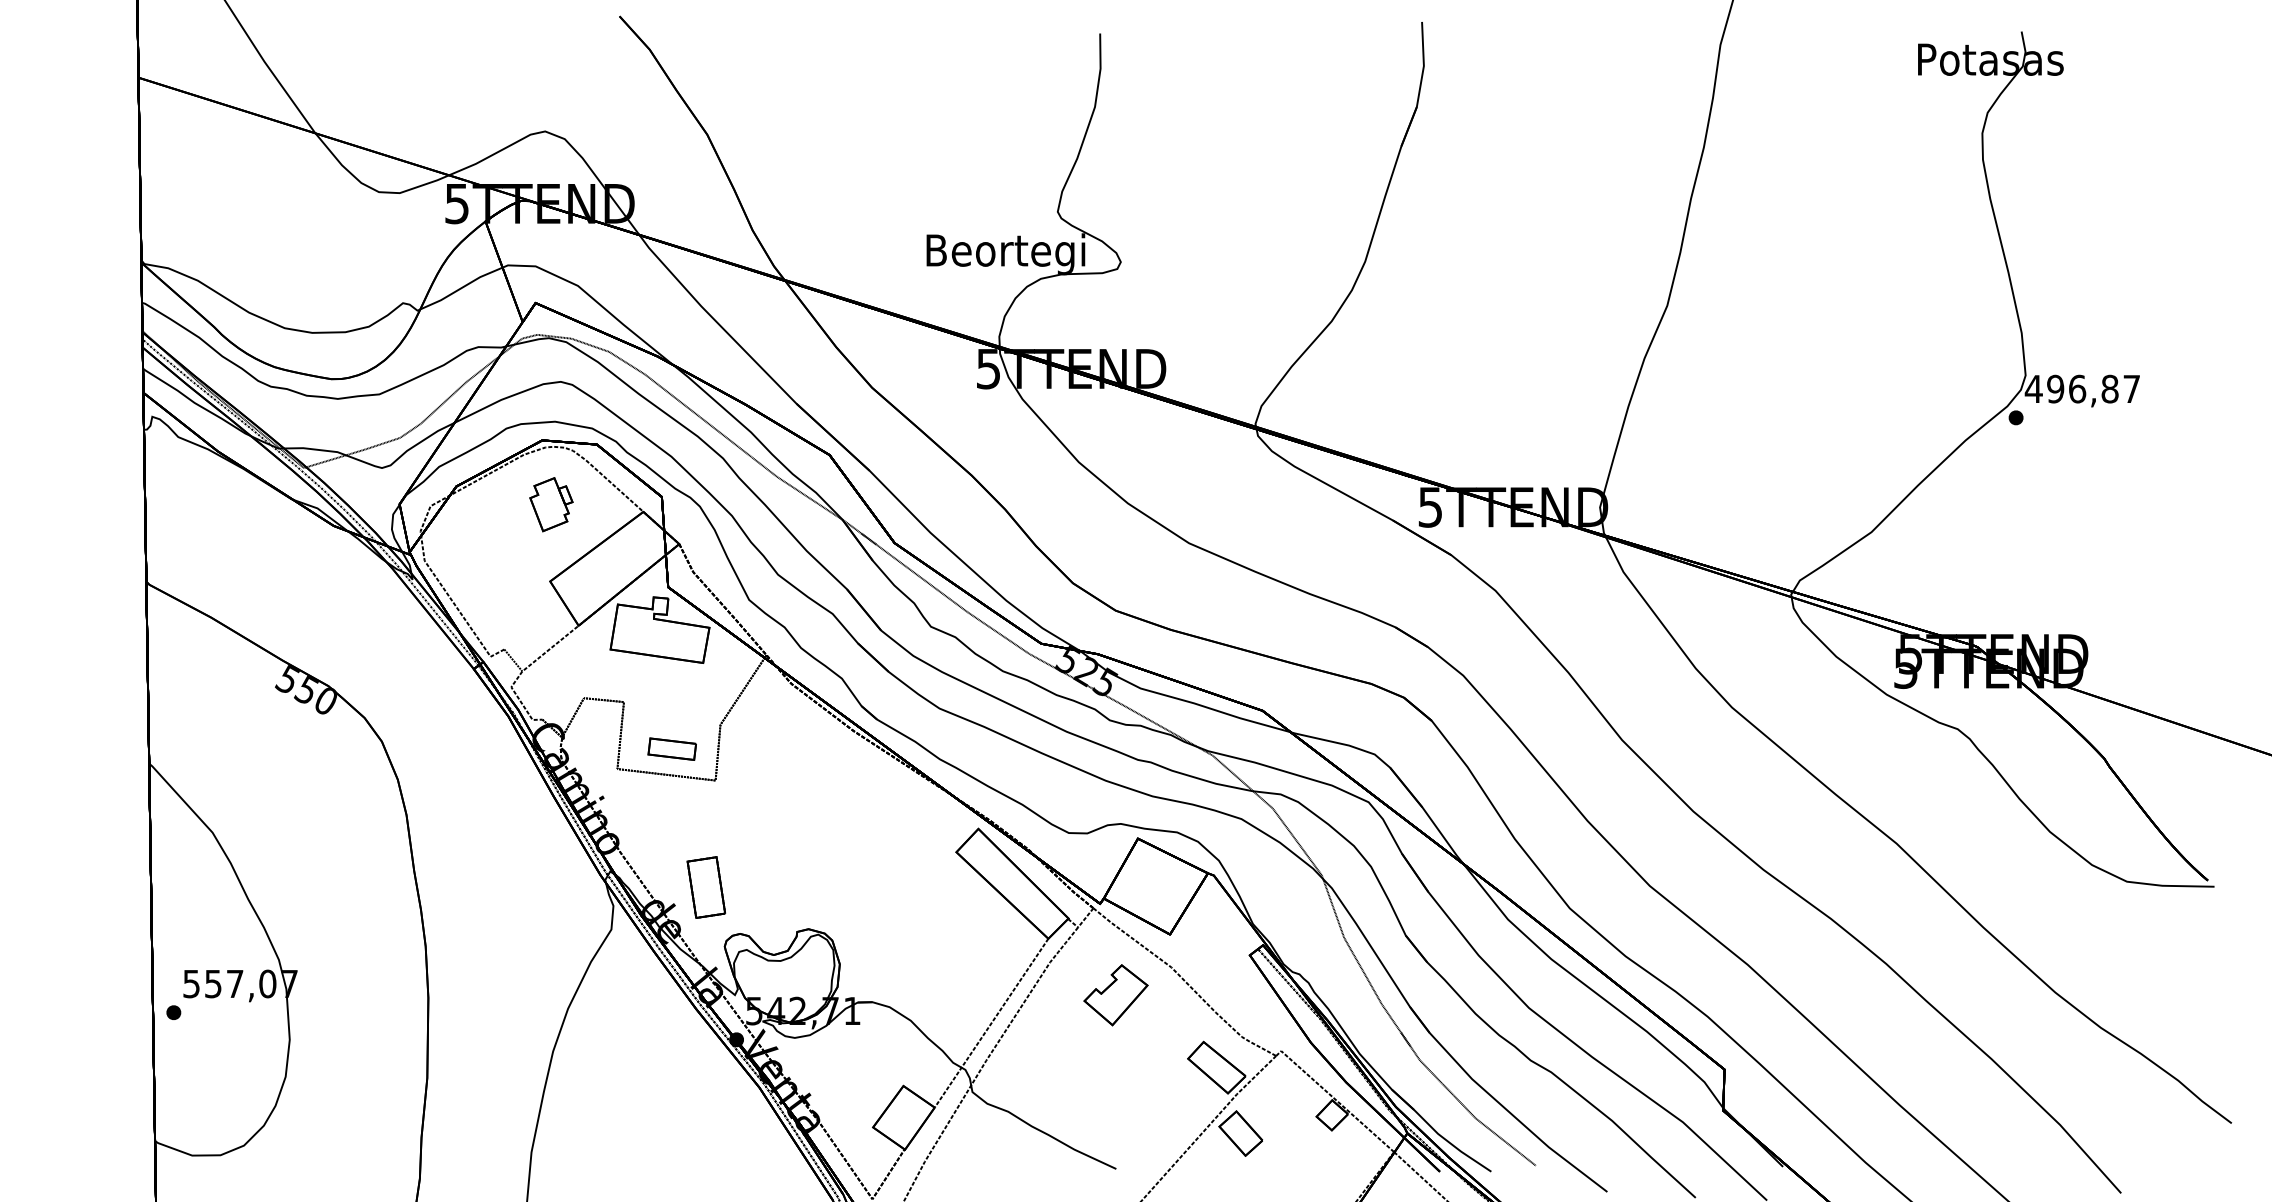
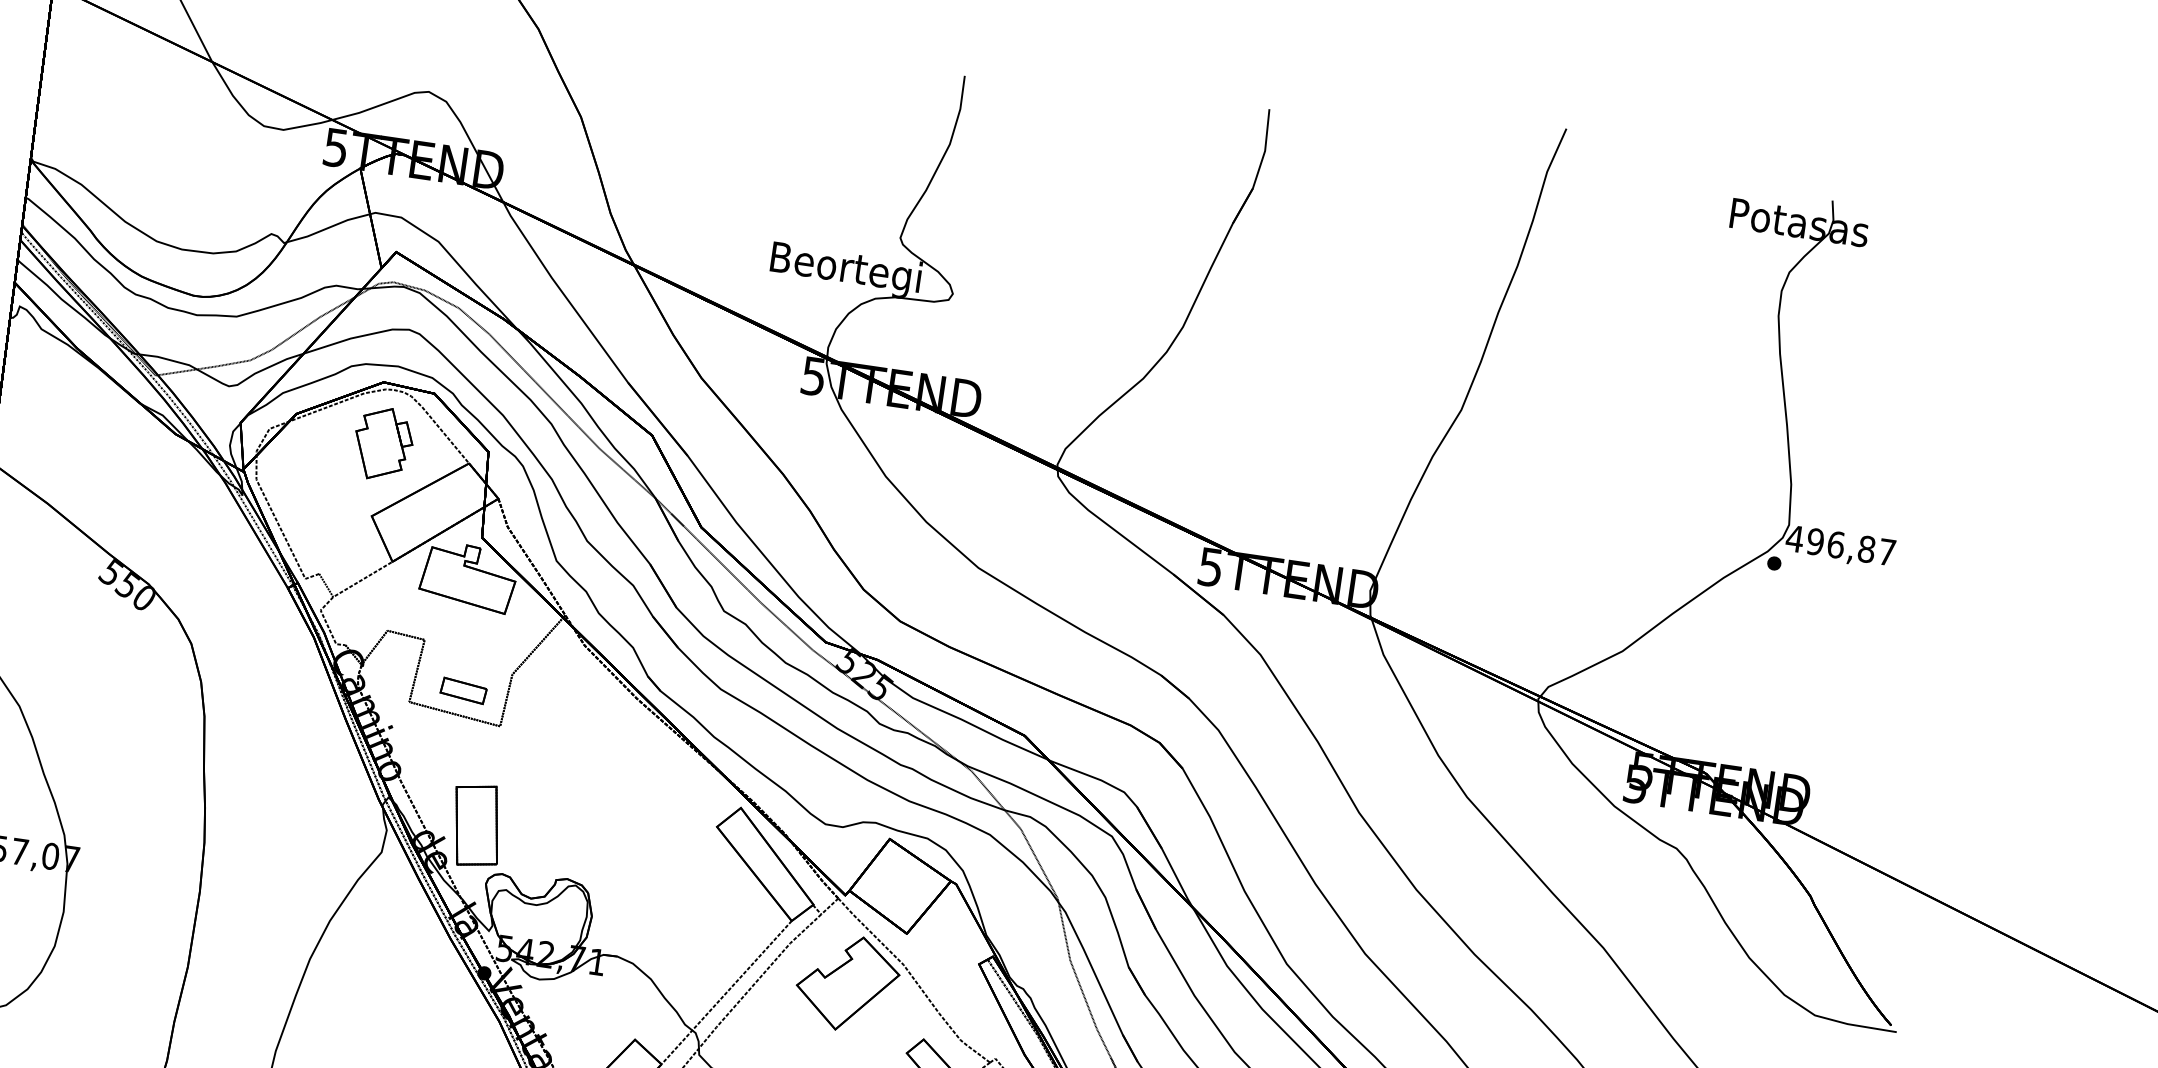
part: (551, 504) -> (383, 443), size x1.43
part: (706, 887) -> (476, 825), size x1.43
part: (1115, 995) -> (847, 983), size x1.67

